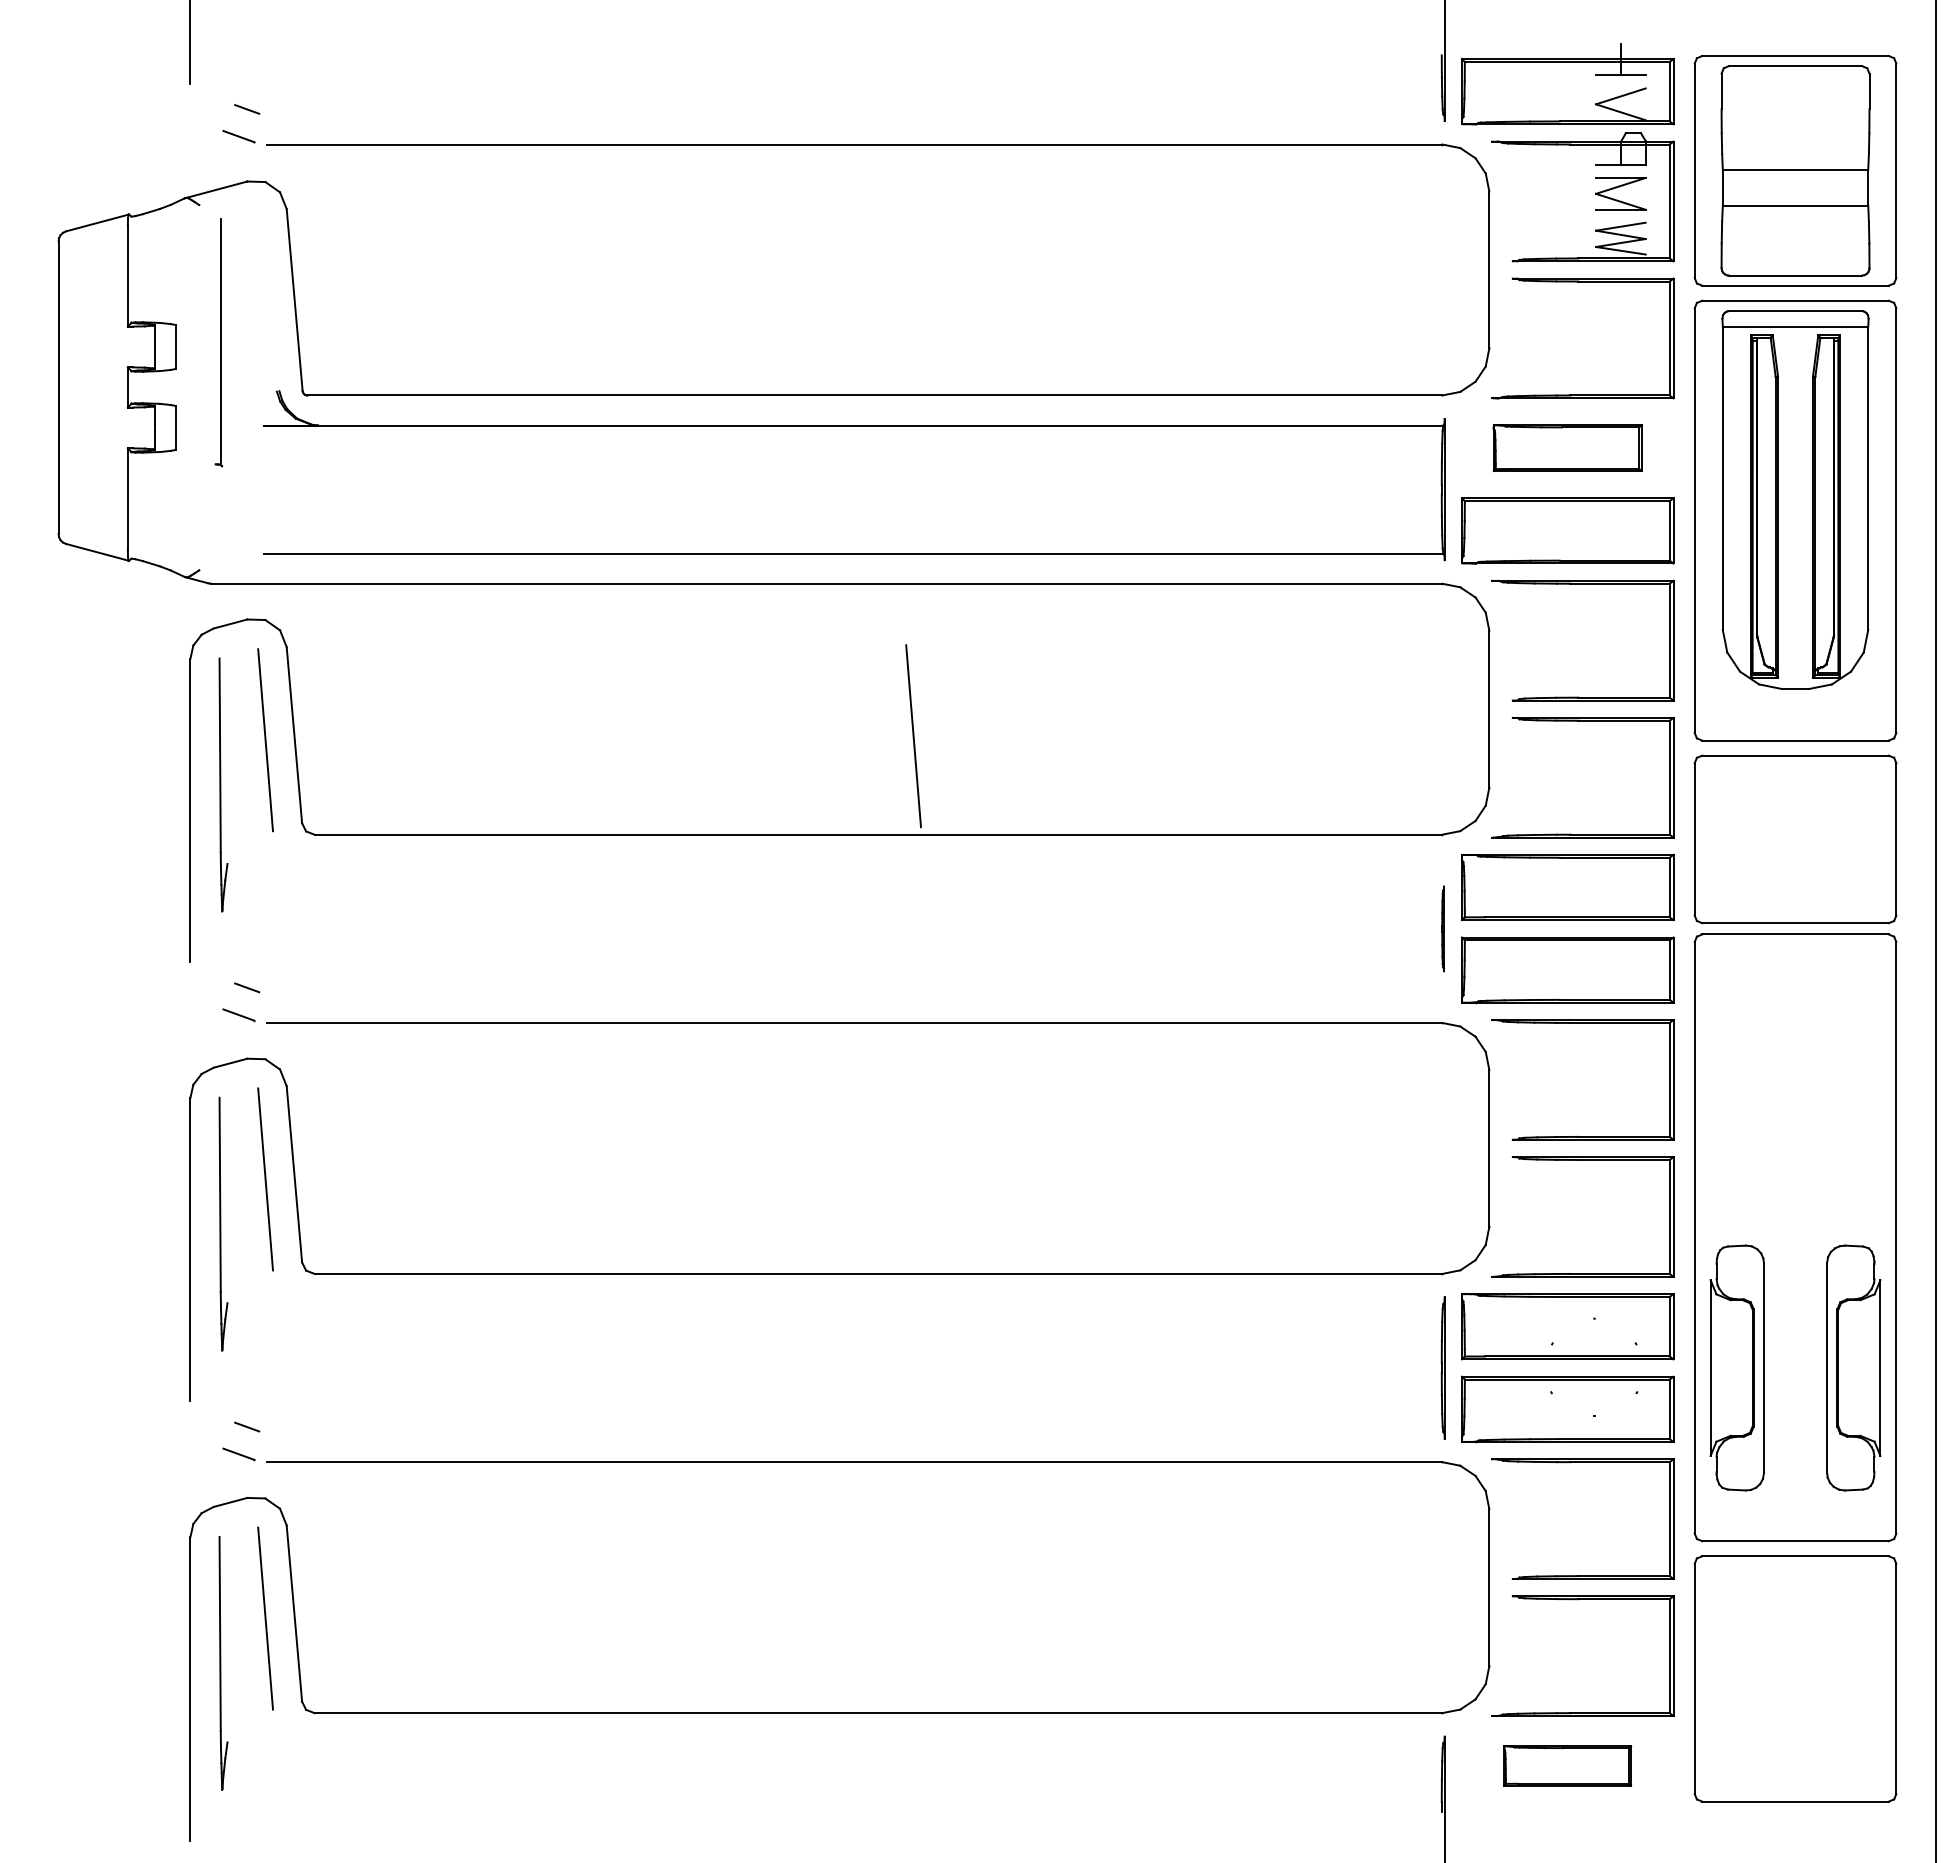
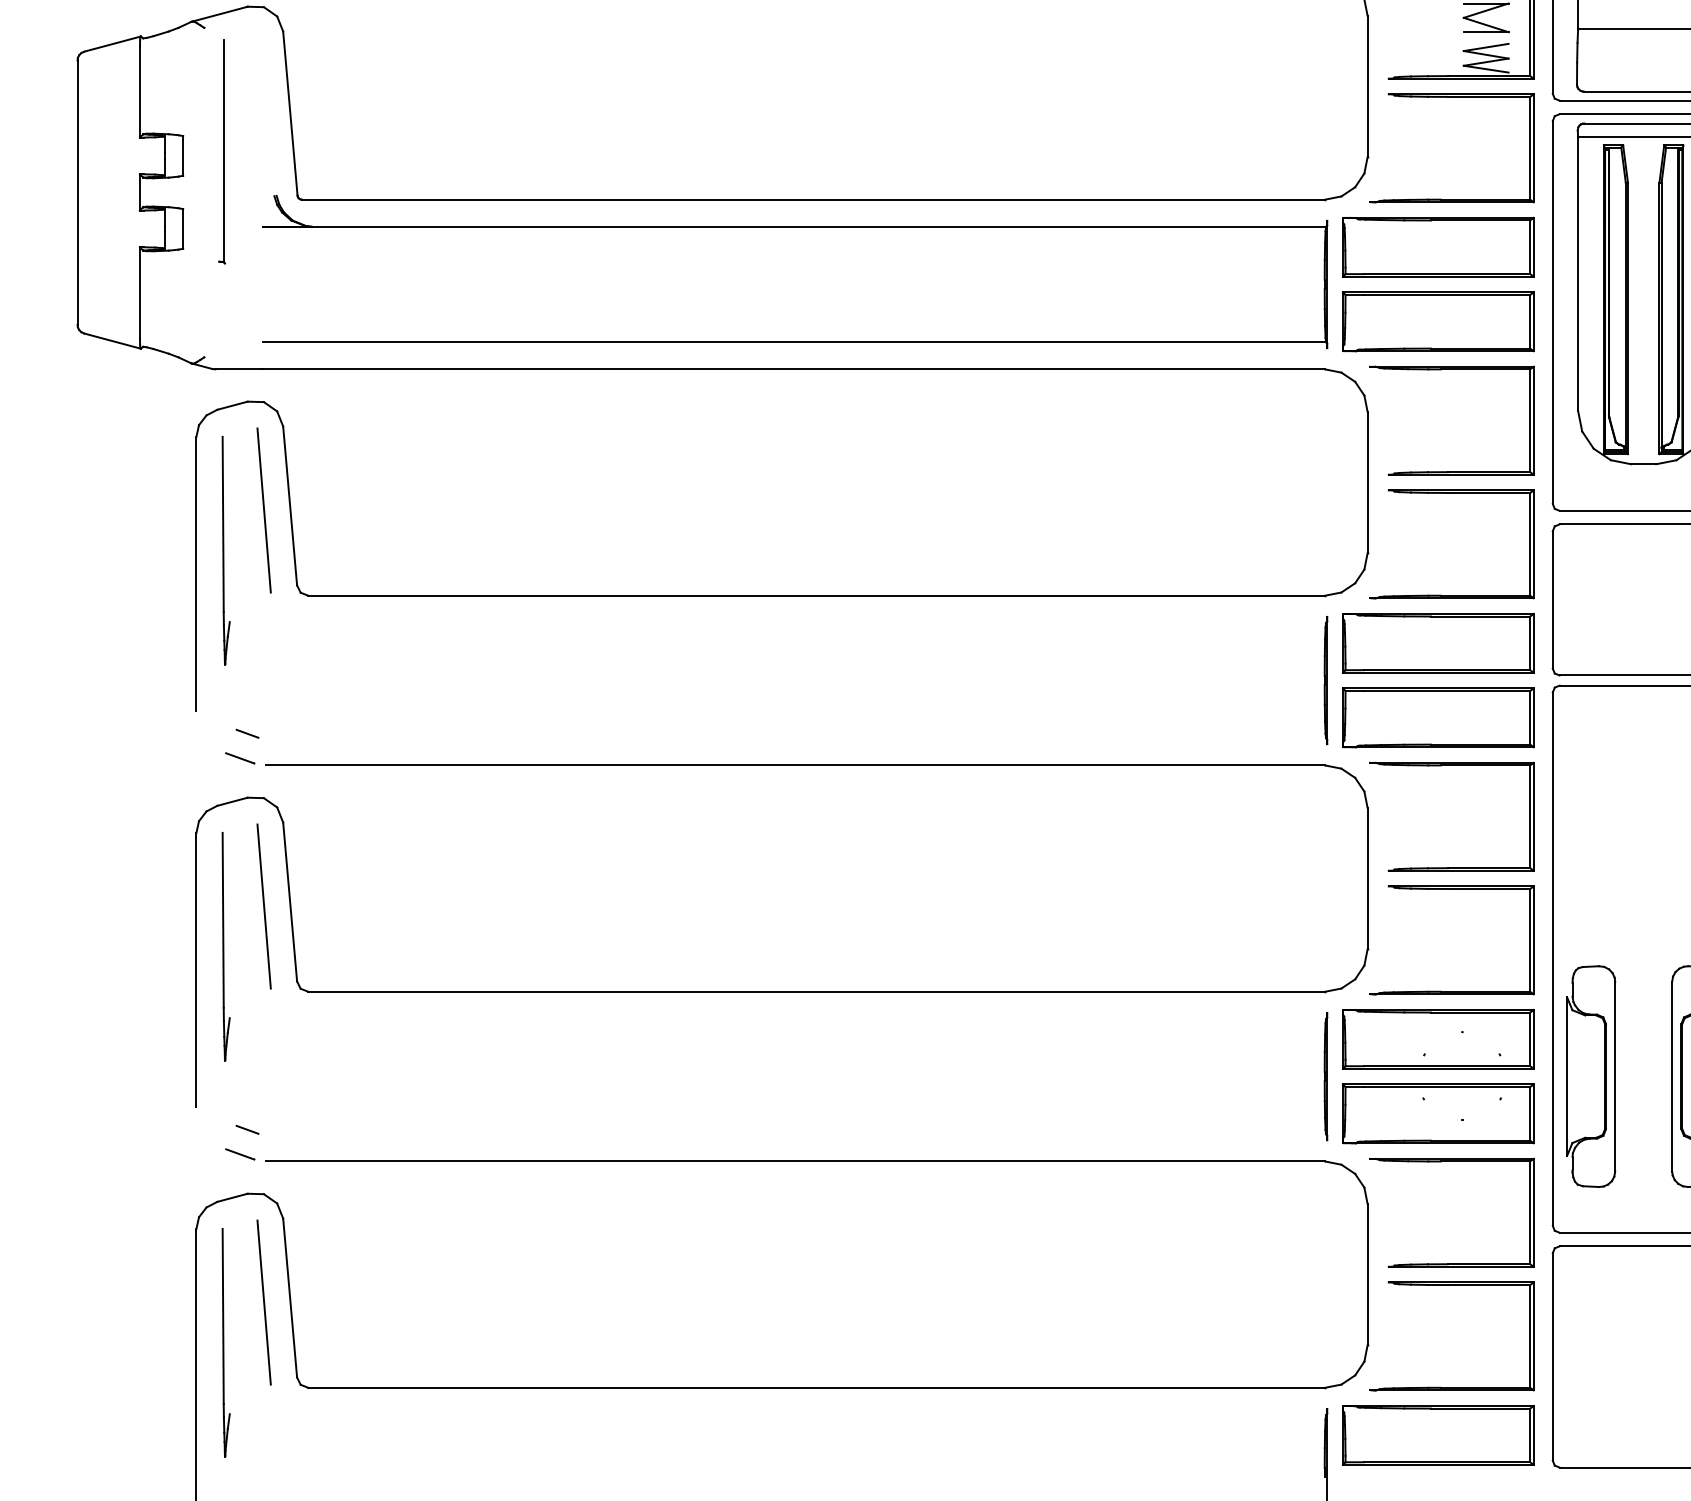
part: (1567, 447) -> (1438, 246), size x1.43
line: (913, 736) -> (848, 507), removed
part: (1442, 928) -> (1325, 680), size x1.67
part: (1567, 1765) -> (1438, 1435), size x1.67

